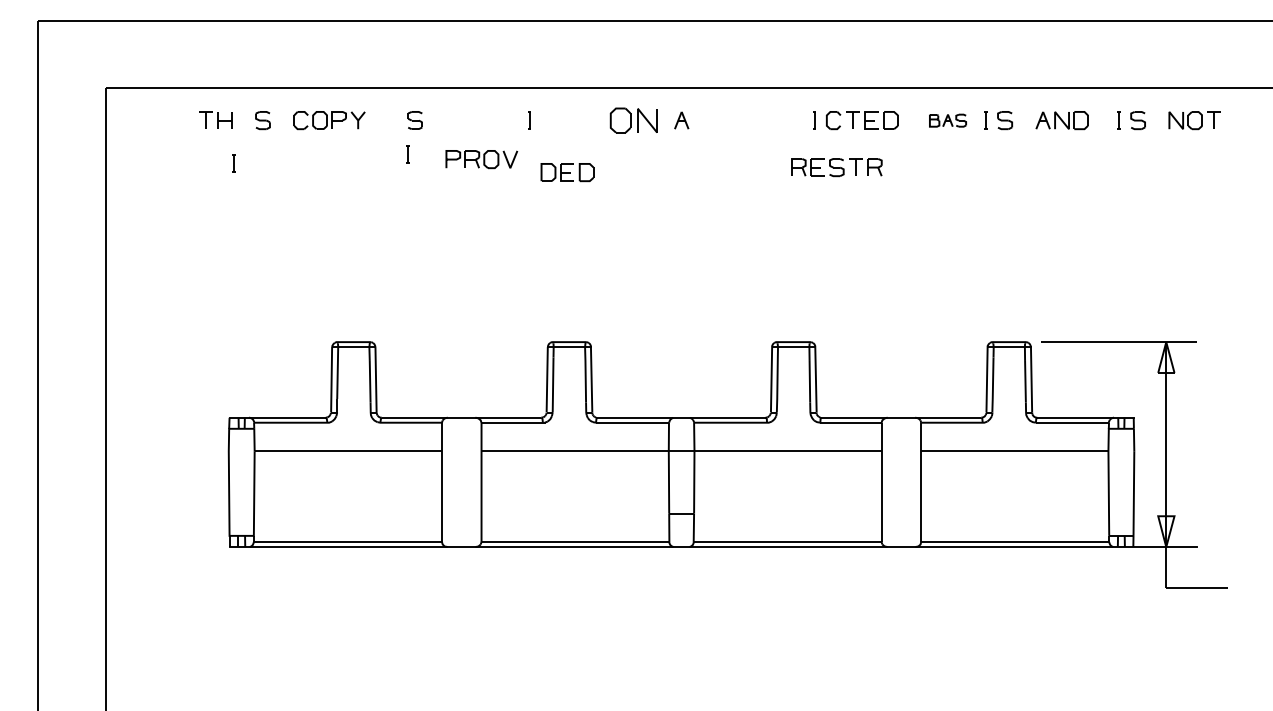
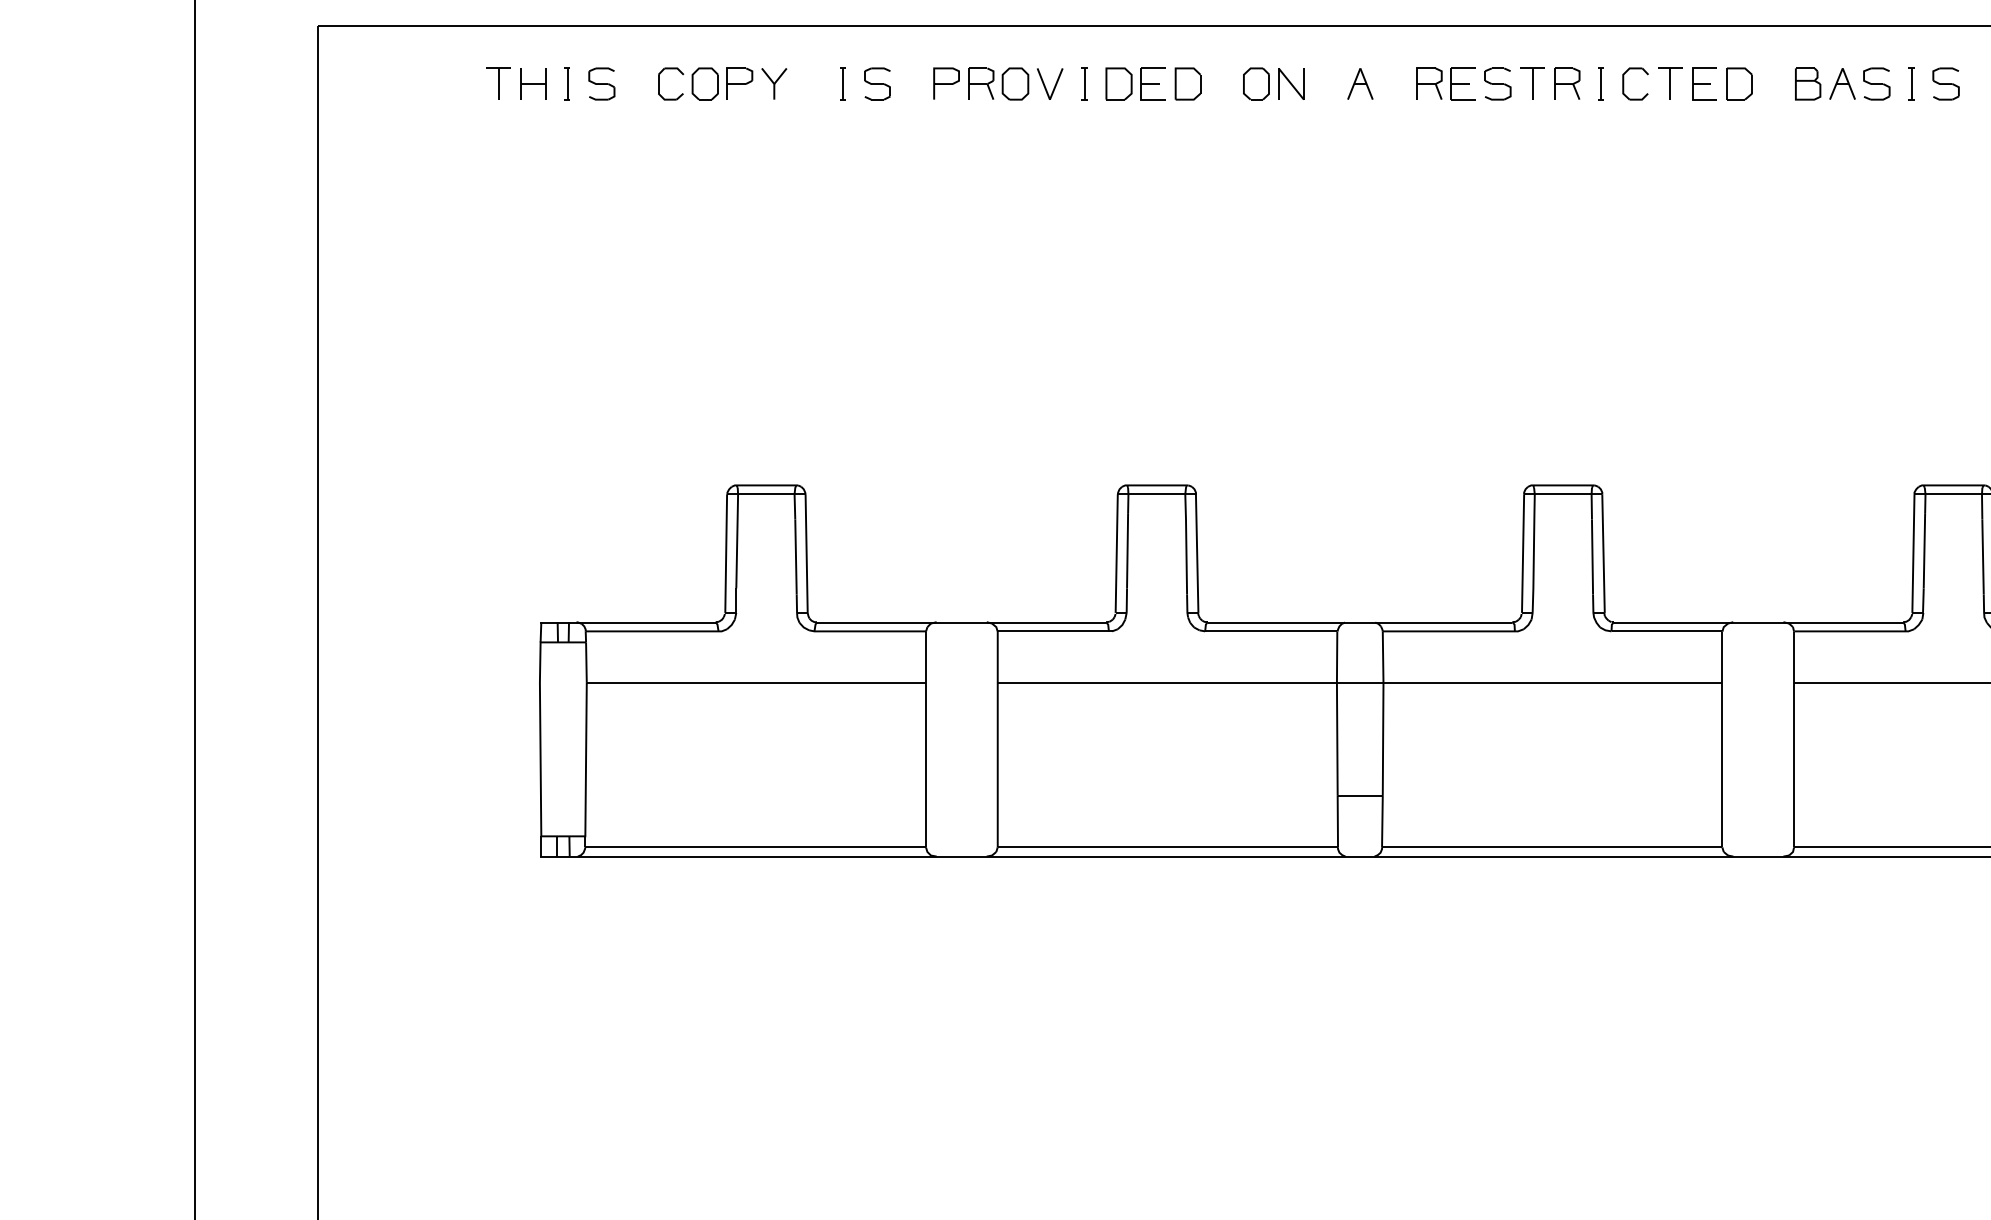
part: (633, 120) -> (1273, 83), size x0.71
part: (947, 120) -> (1841, 83), size x1.43
line: (407, 154) -> (841, 83), moved
part: (481, 159) -> (997, 83), moved
line: (233, 163) -> (566, 83), moved
part: (836, 167) -> (1497, 83), moved
part: (567, 172) -> (1153, 83), moved

